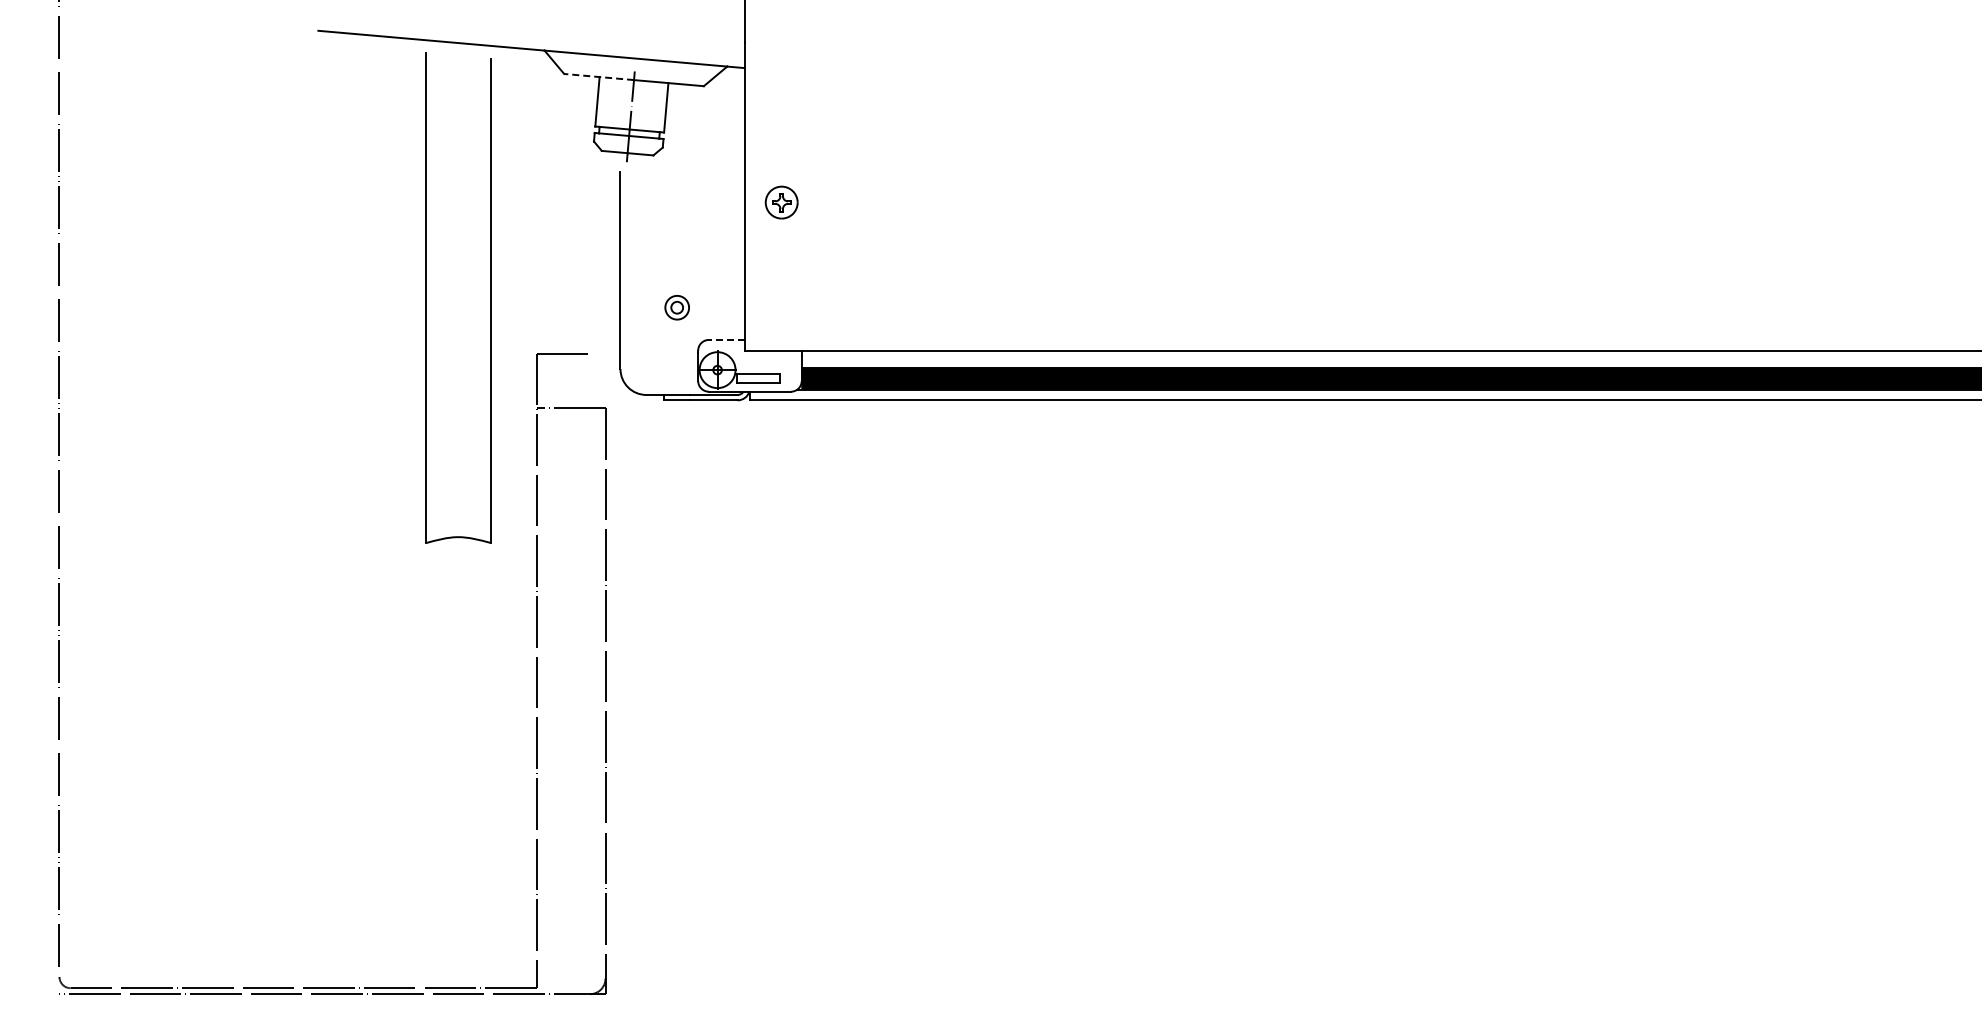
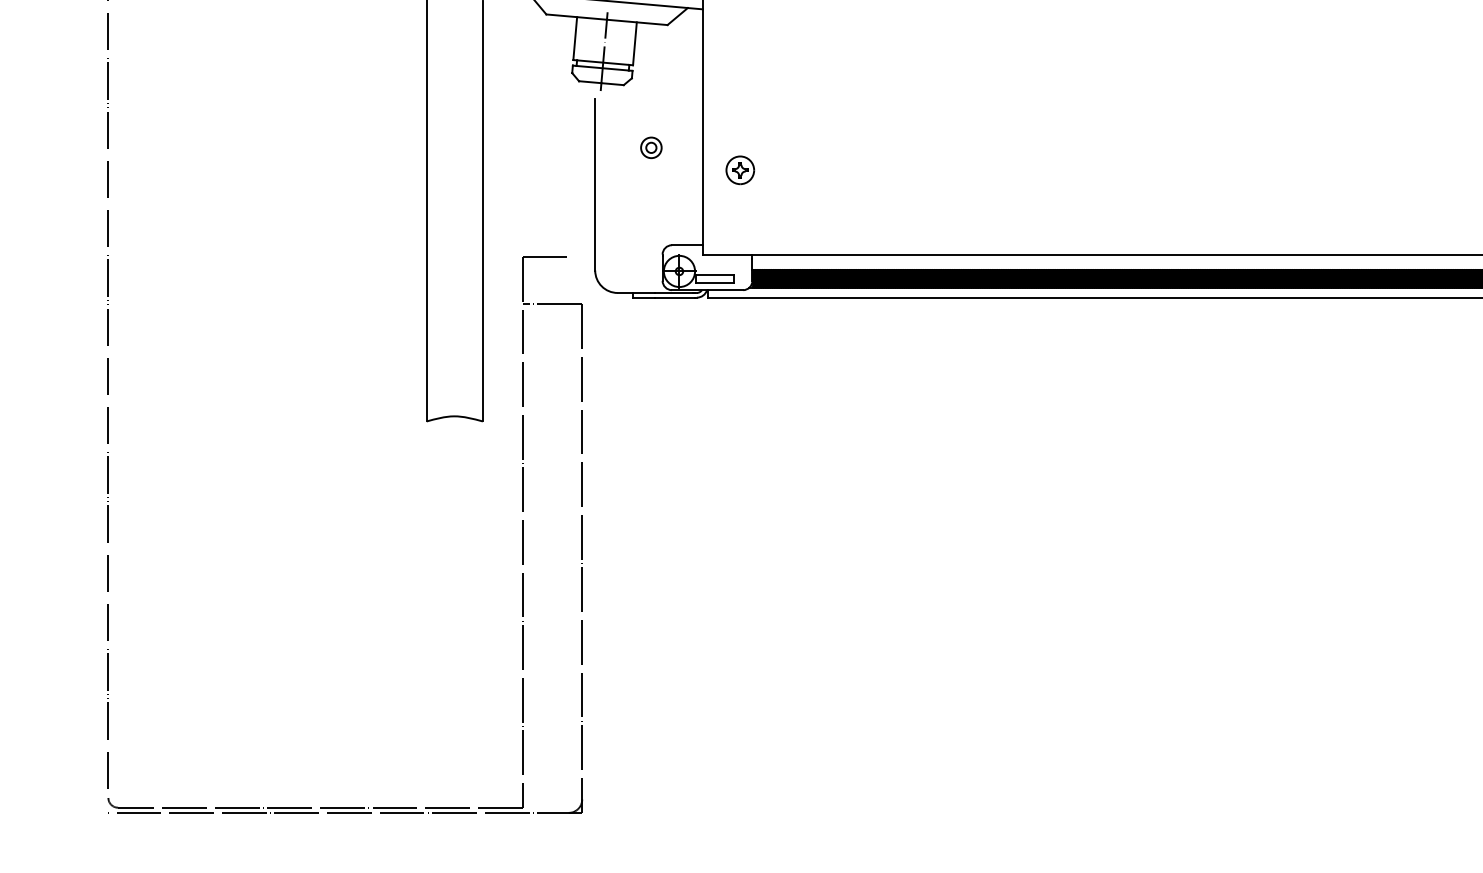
line: (598, 76) -> (576, 16), dashed -> solid
part: (781, 202) -> (740, 170), moved
part: (676, 307) -> (650, 147), moved
line: (726, 339) -> (687, 244), dashed -> solid

